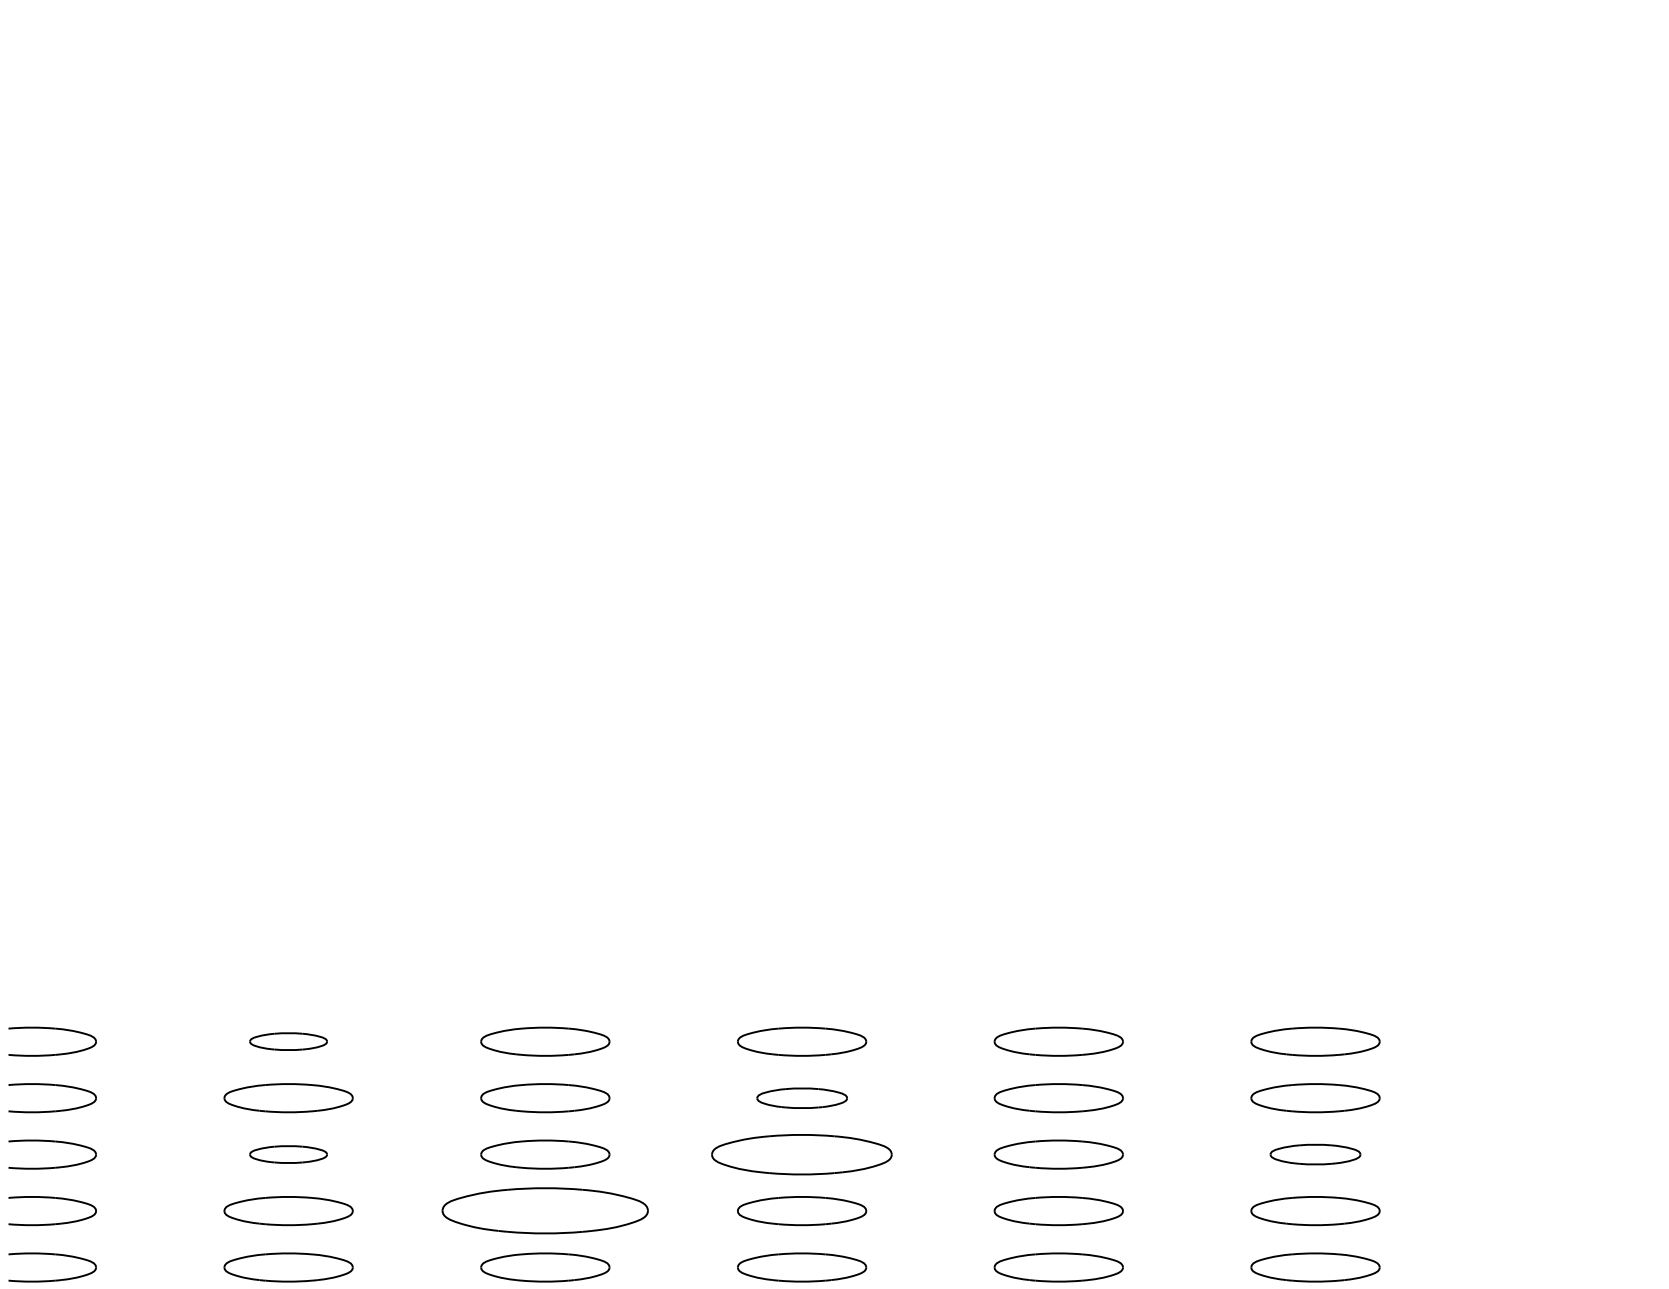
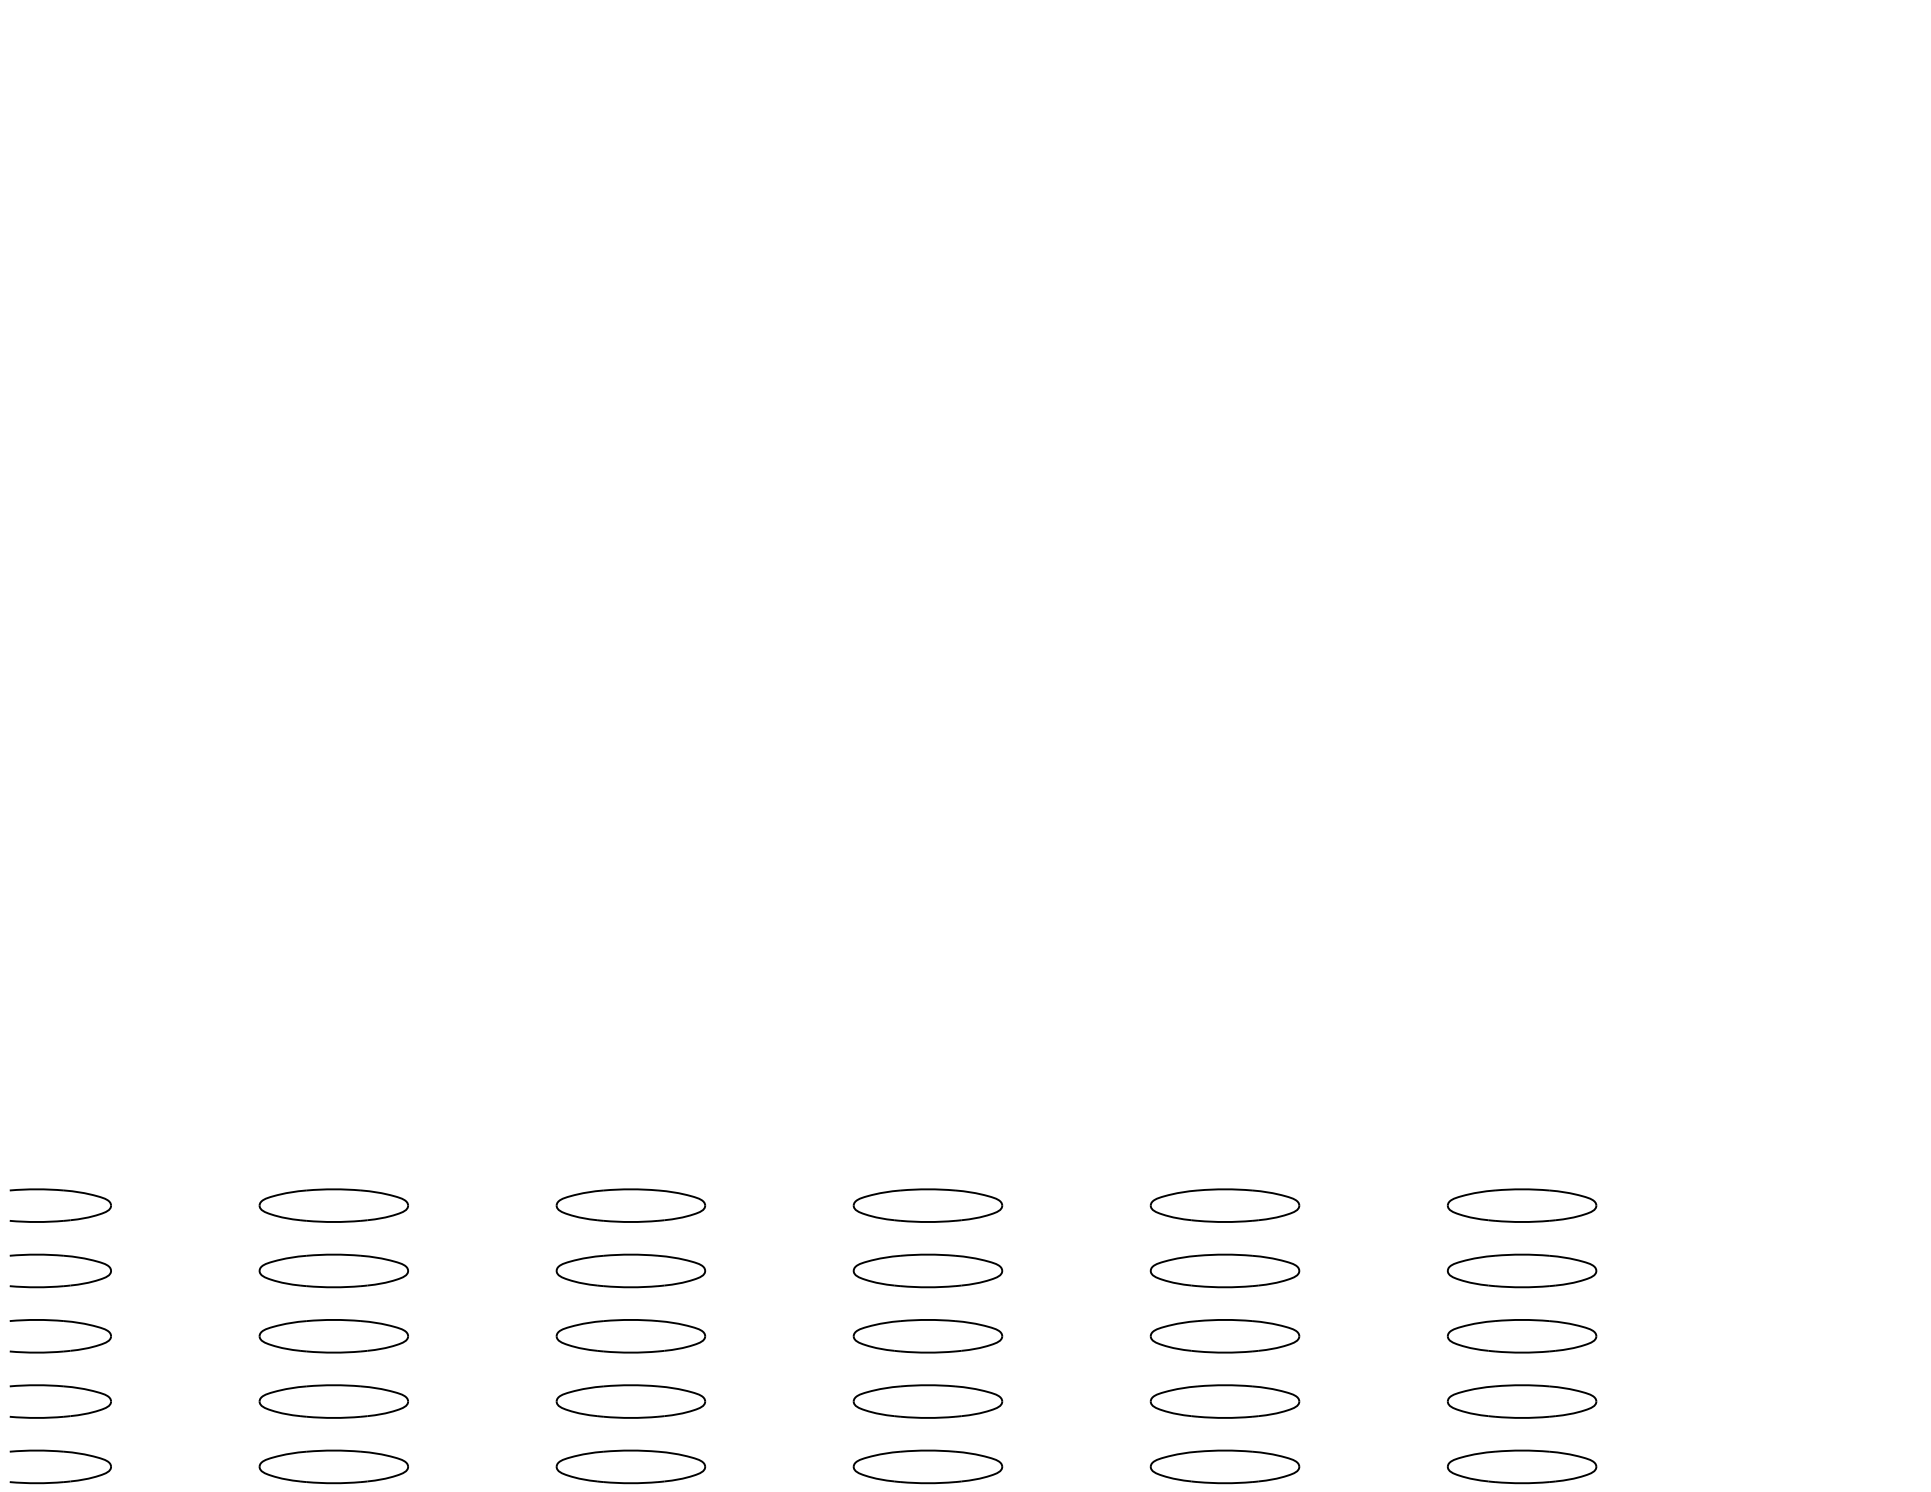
part: (288, 1041) -> (333, 1205), size x1.67
part: (802, 1098) -> (928, 1271), size x1.43
part: (288, 1154) -> (333, 1336), size x1.67
part: (802, 1154) -> (928, 1336), size x0.71
part: (1315, 1154) -> (1522, 1336), size x1.43
part: (545, 1211) -> (631, 1402), size x0.62

